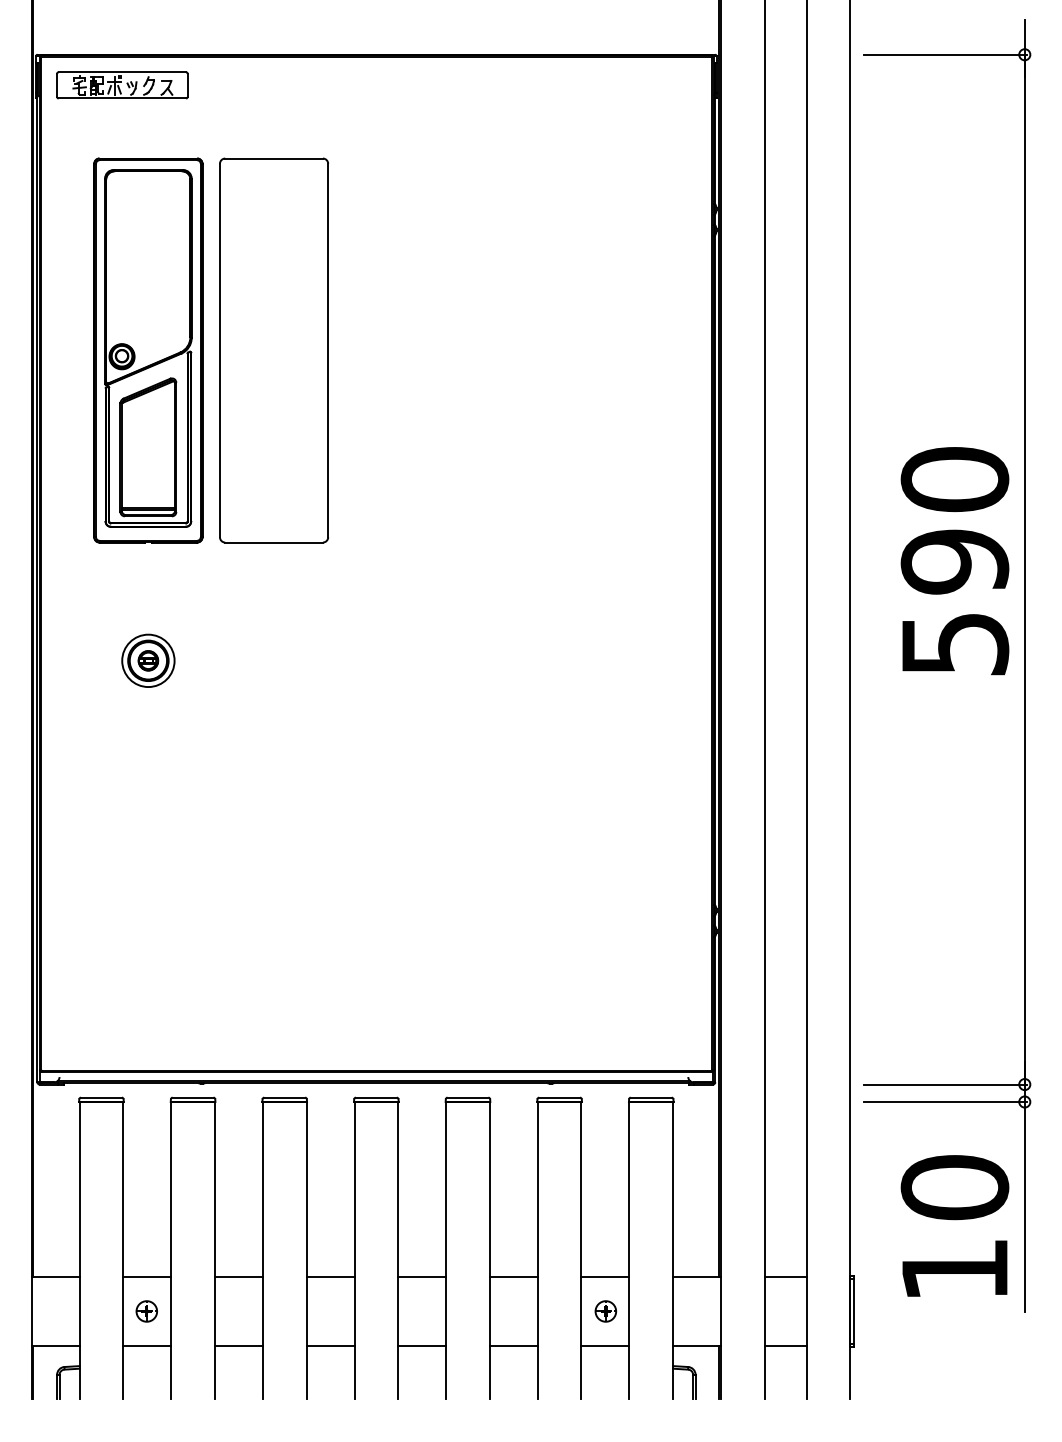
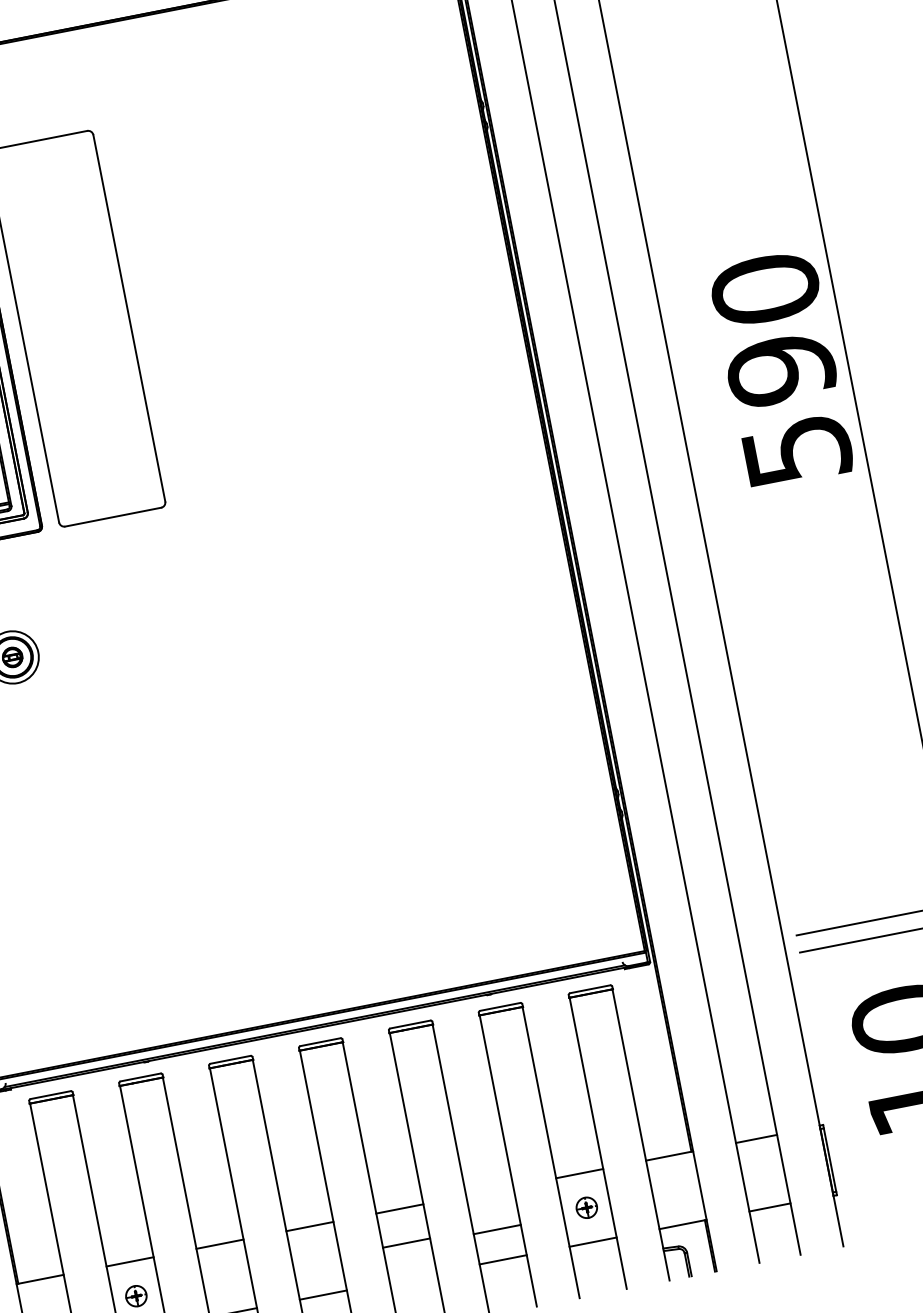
text: (954, 561) -> (780, 369), moved
line: (513, 1276) -> (496, 1229), moved
line: (422, 1346) -> (406, 1243), moved

